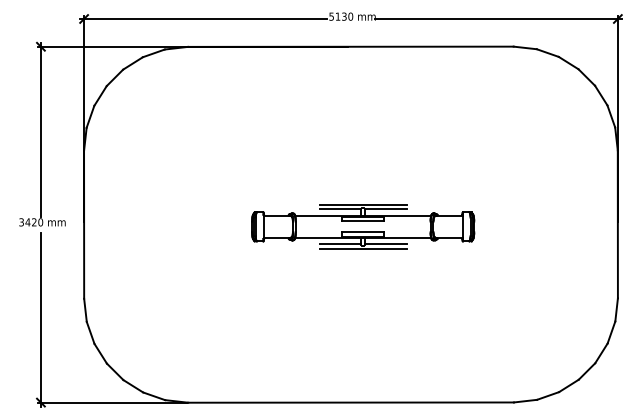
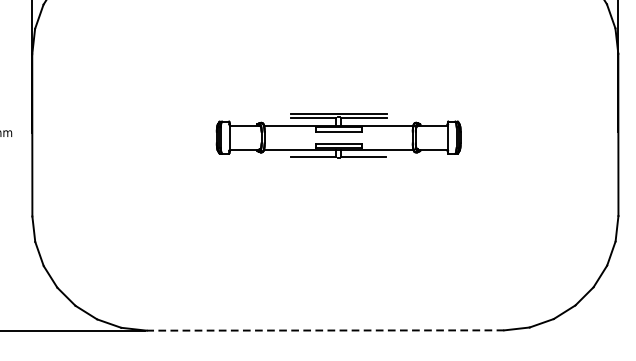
line: (362, 248) -> (337, 161), removed
line: (351, 402) -> (325, 330), solid -> dashed

